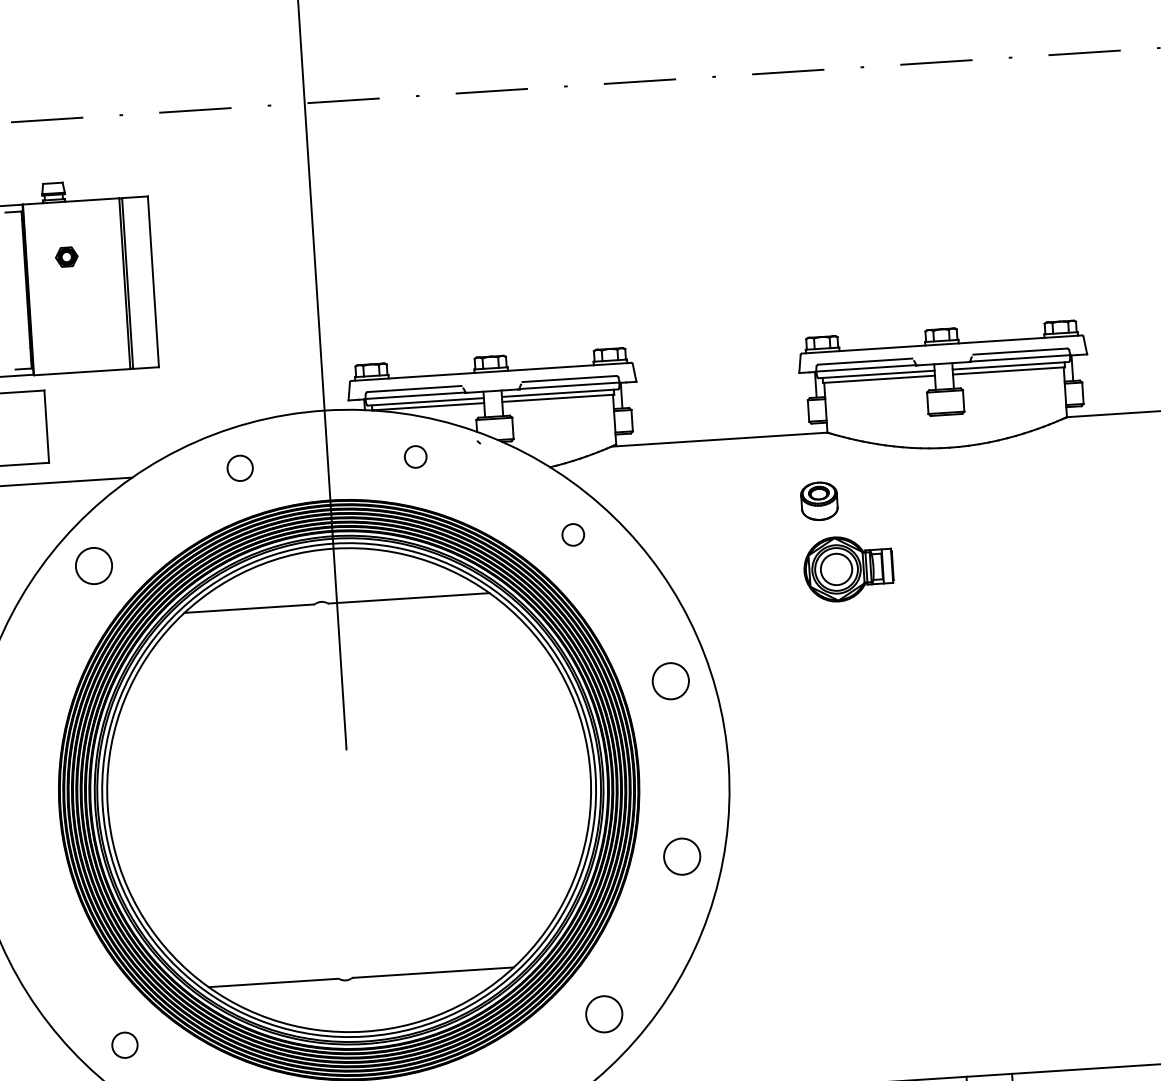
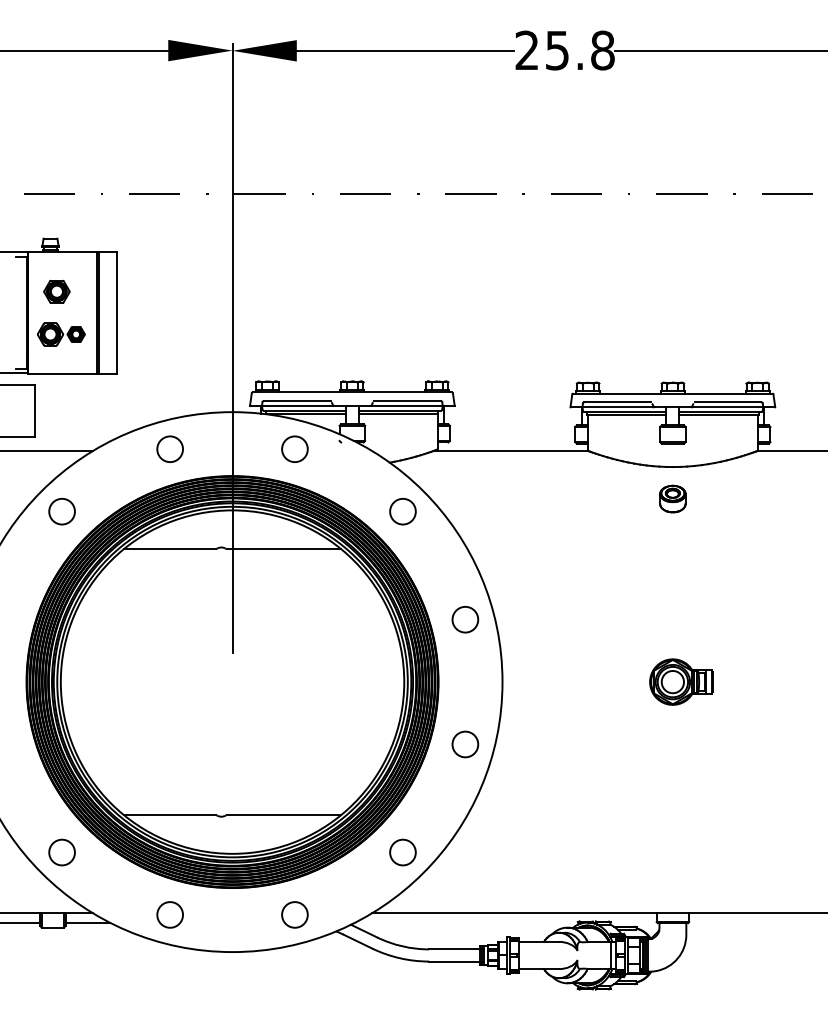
part: (66, 256) -> (56, 291), size x1.67
part: (75, 317) -> (60, 334), added
circle: (415, 456) -> (294, 448), size x1.67
circle: (239, 467) -> (169, 448), size x1.43
part: (818, 500) -> (672, 498), moved
circle: (572, 534) -> (402, 511), size x1.67
part: (848, 567) -> (681, 681), moved
circle: (124, 1045) -> (61, 852), size x1.43

